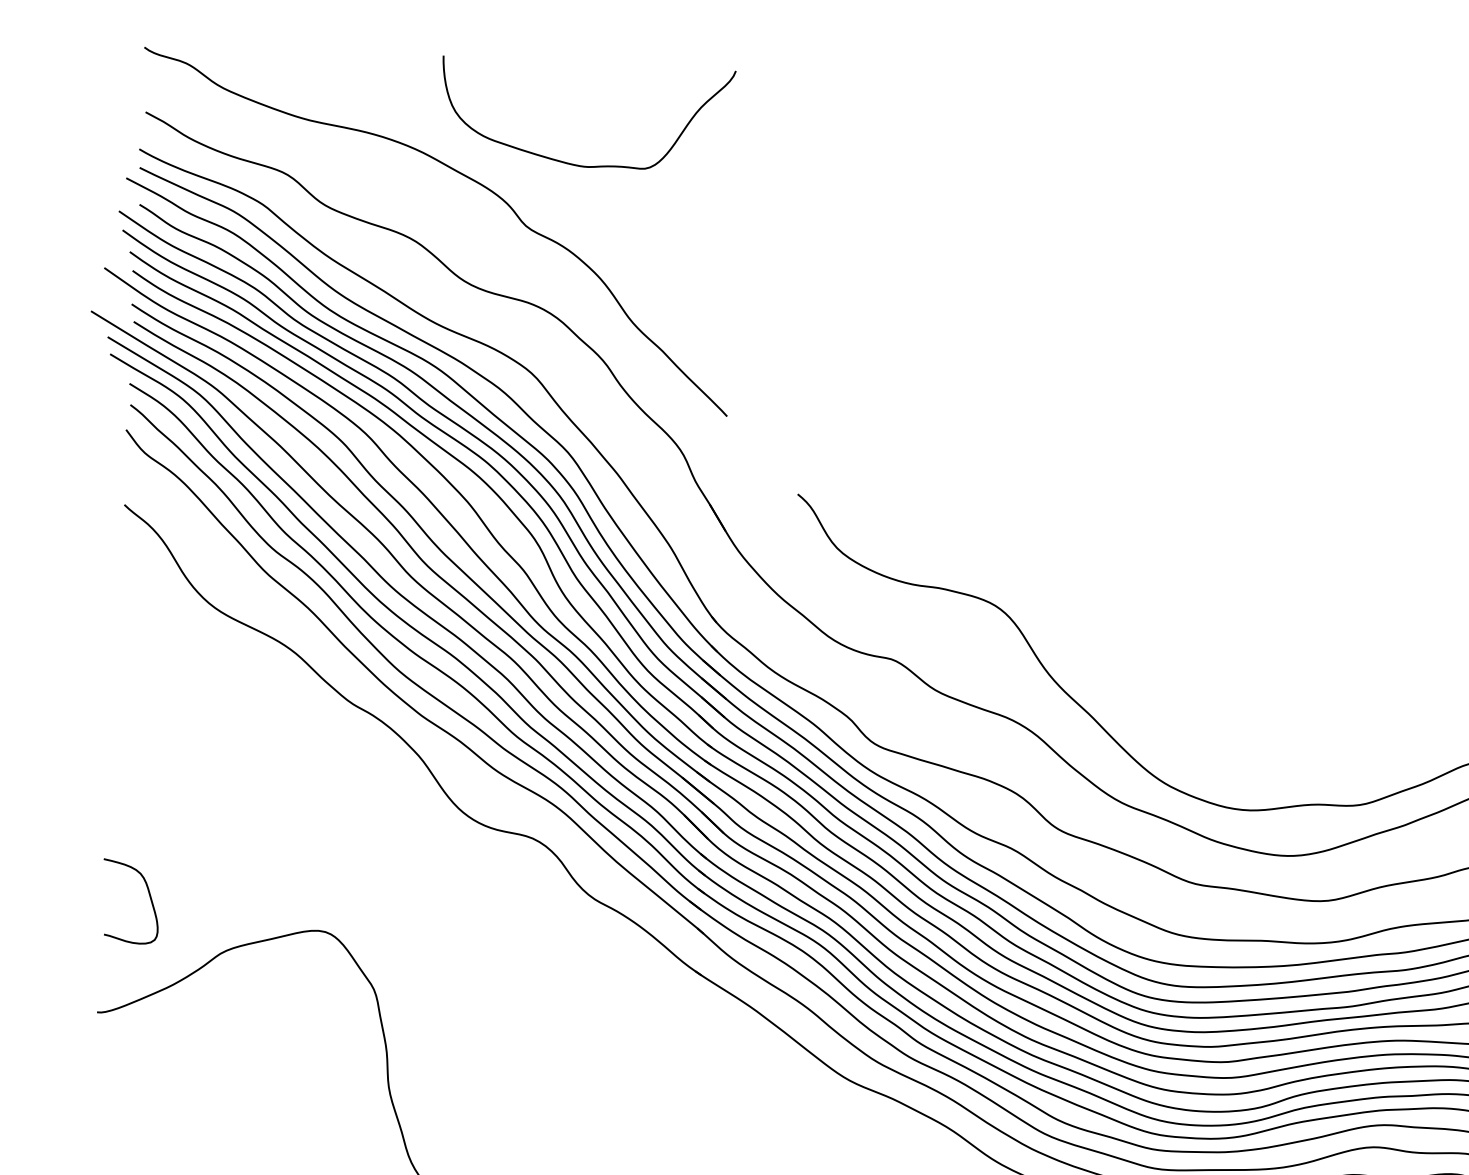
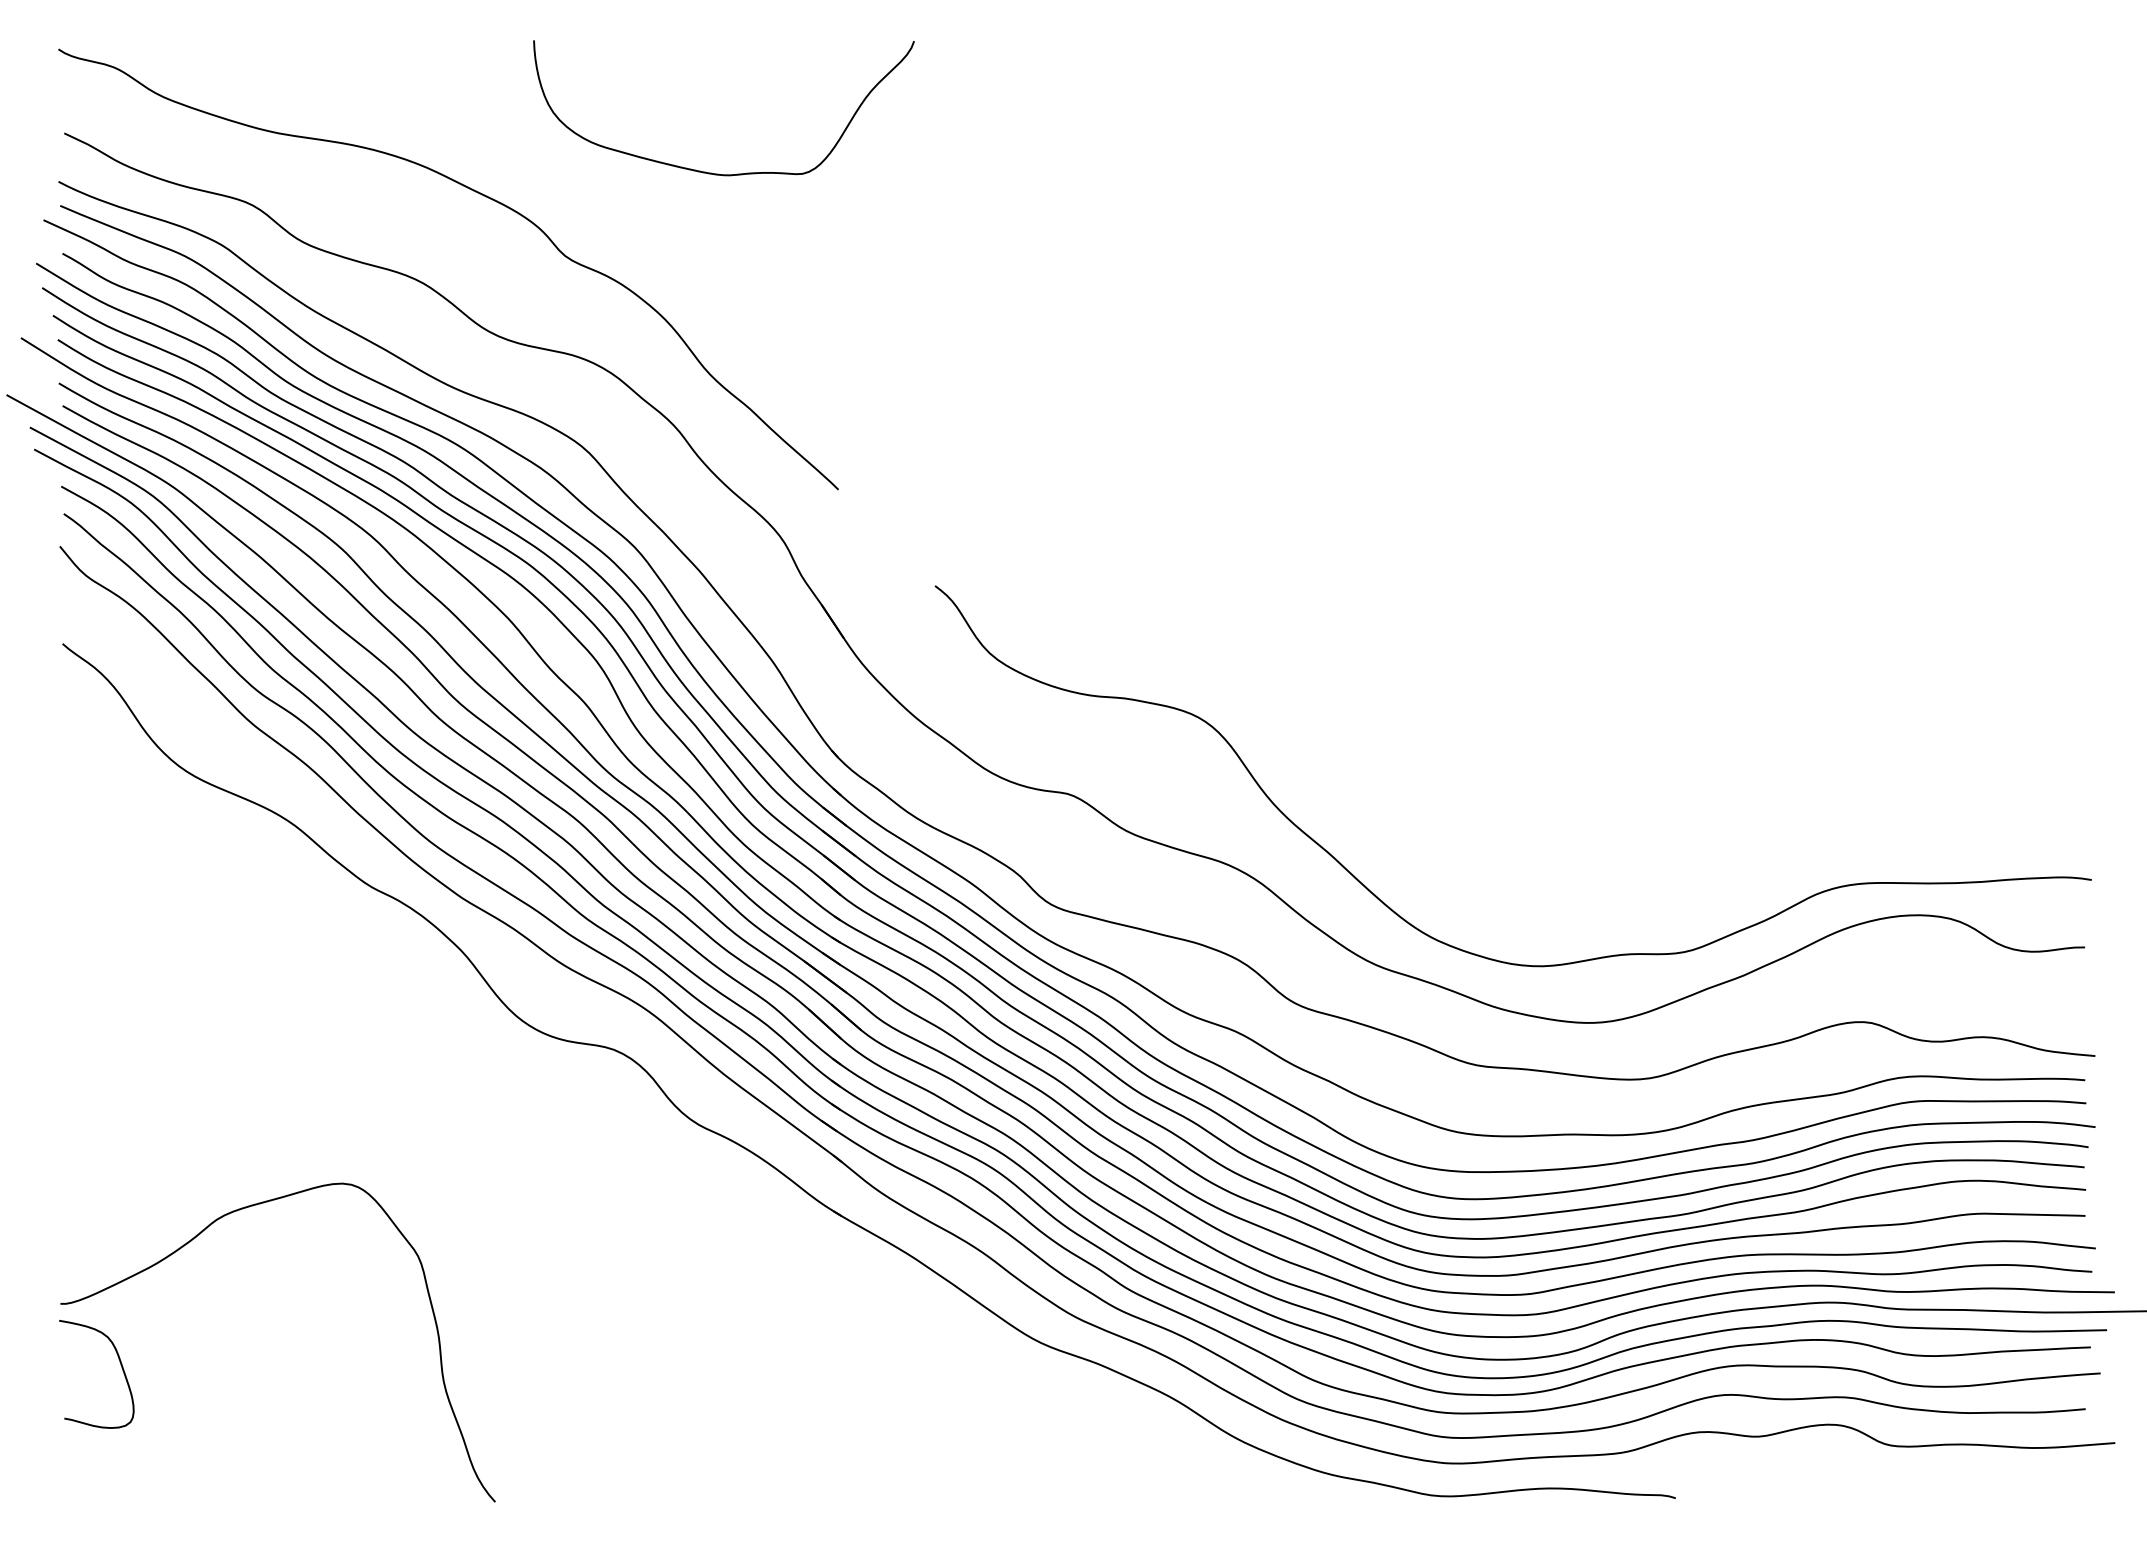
curve: (574, 164) -> (711, 172), moved
curve: (149, 895) -> (120, 1365), moved

